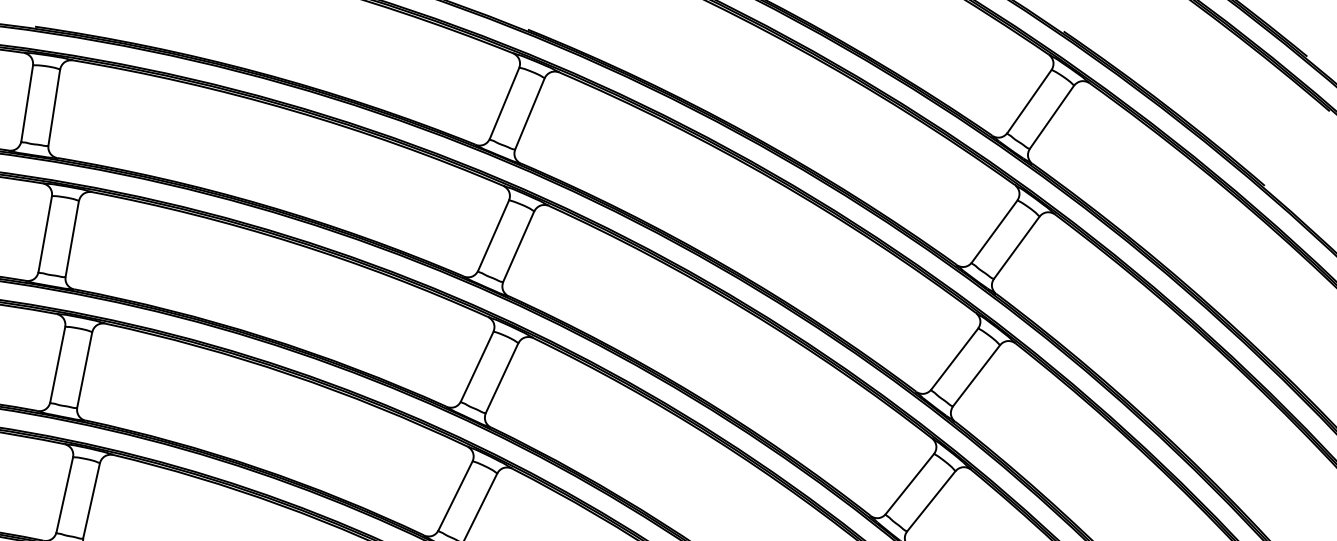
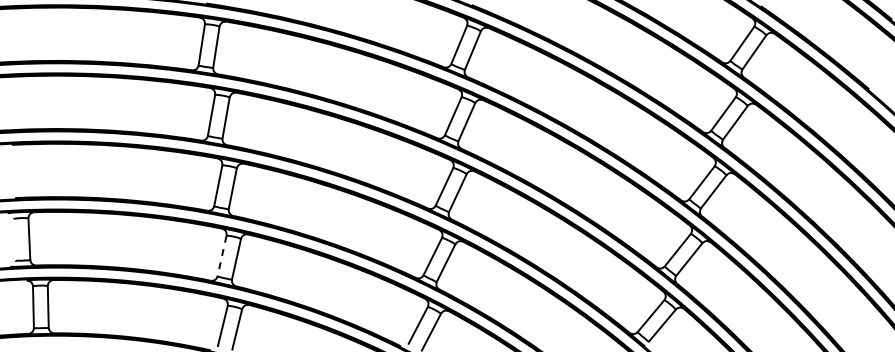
line: (65, 495) -> (222, 256), solid -> dashed

